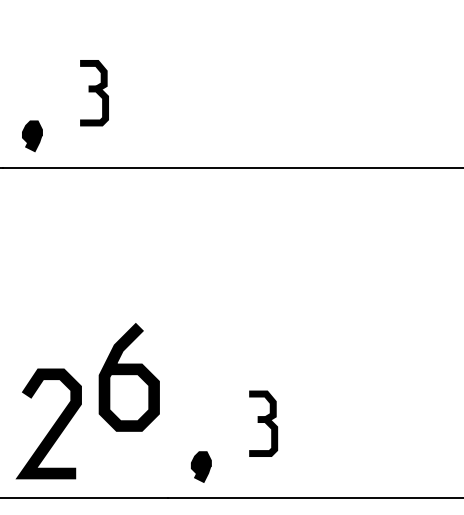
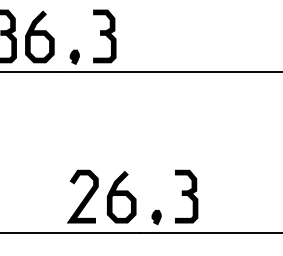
part: (93, 93) -> (104, 36), size x1.67
curve: (128, 374) -> (121, 195), moved
part: (263, 423) -> (186, 196), size x1.67

